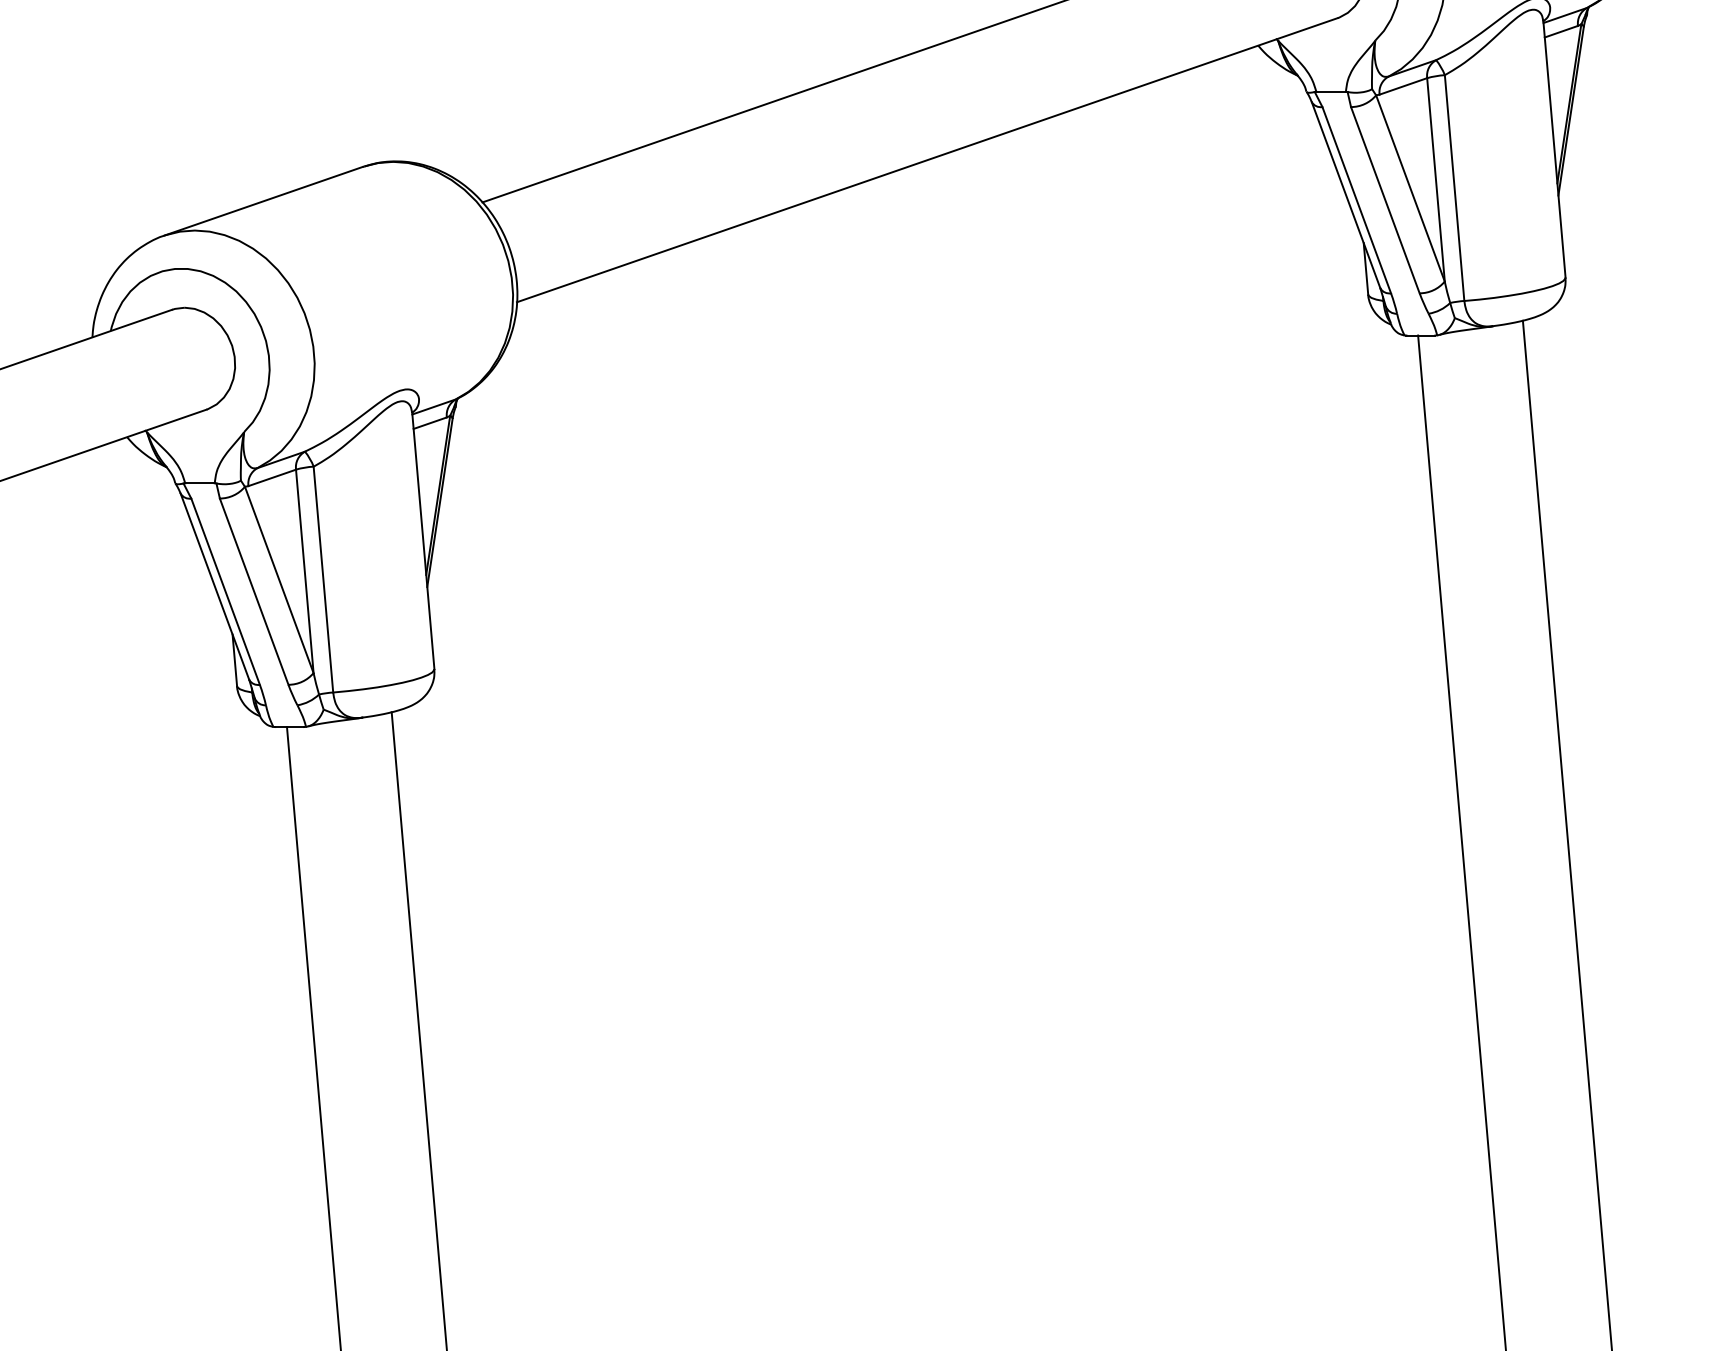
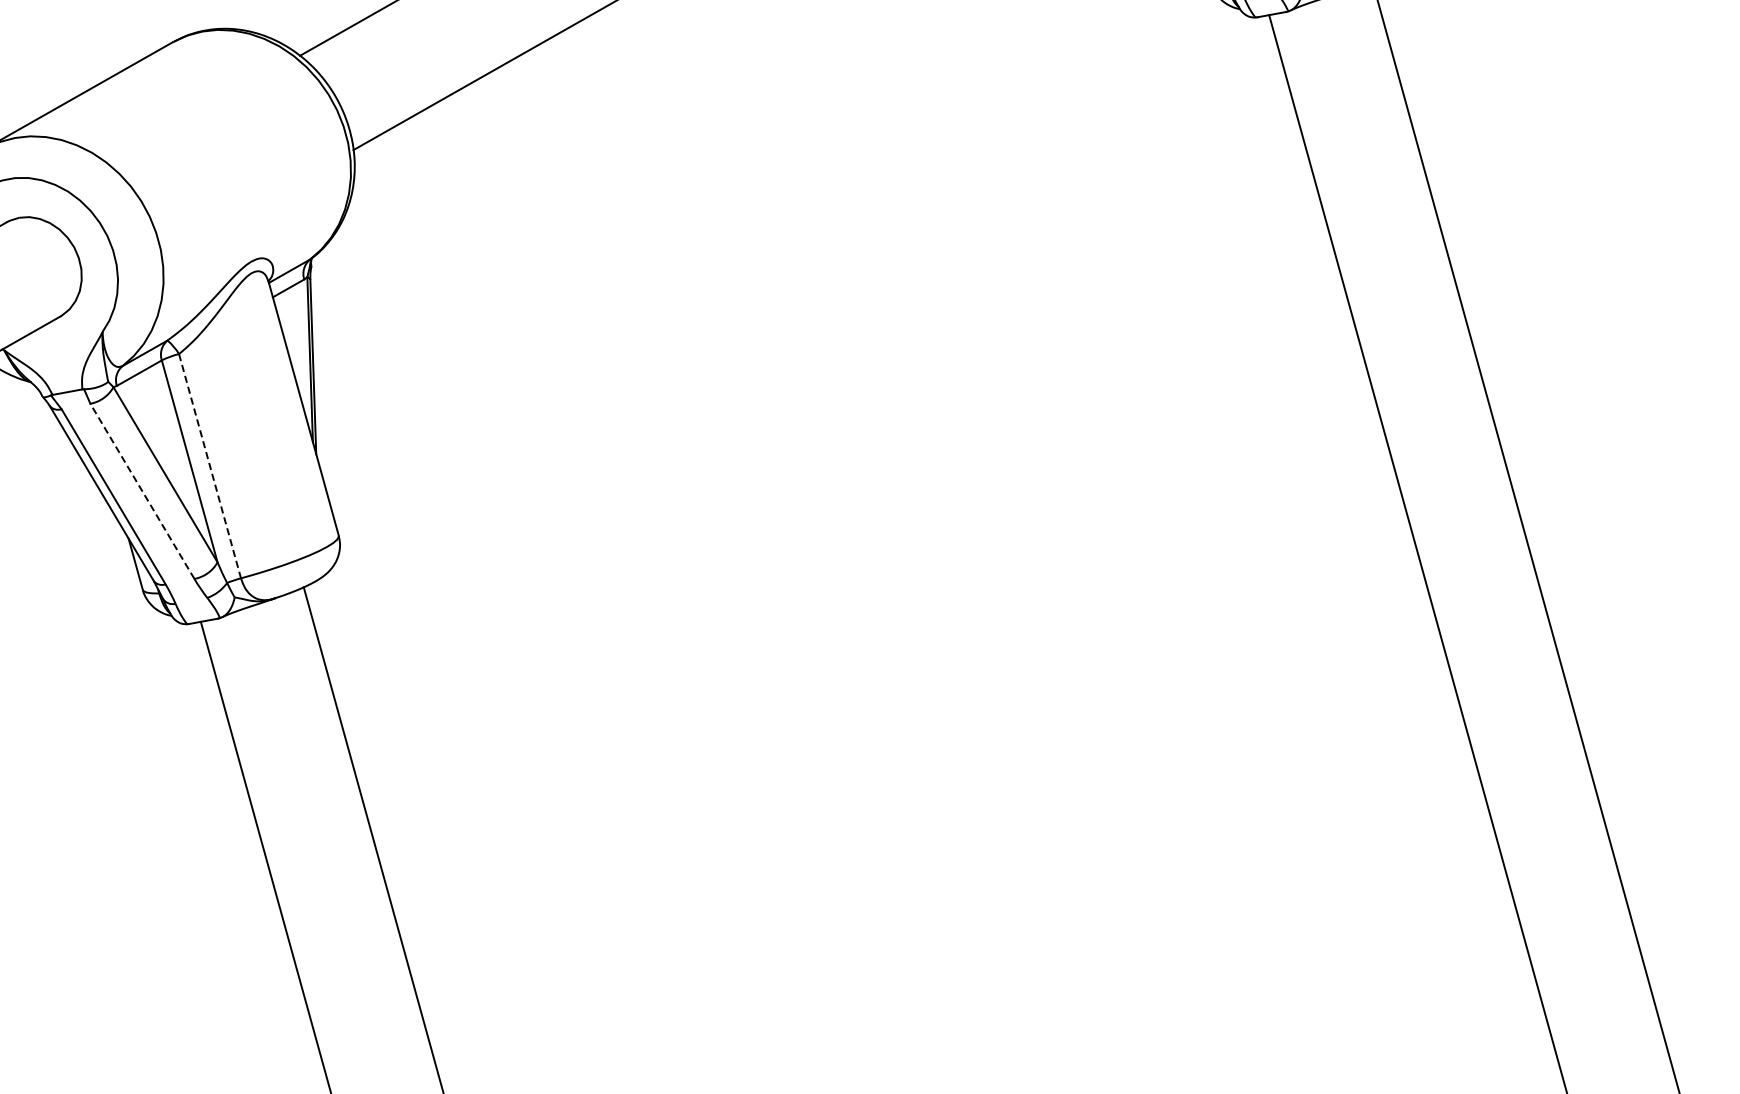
line: (323, 580) -> (210, 467), solid -> dashed
line: (254, 591) -> (142, 491), solid -> dashed

